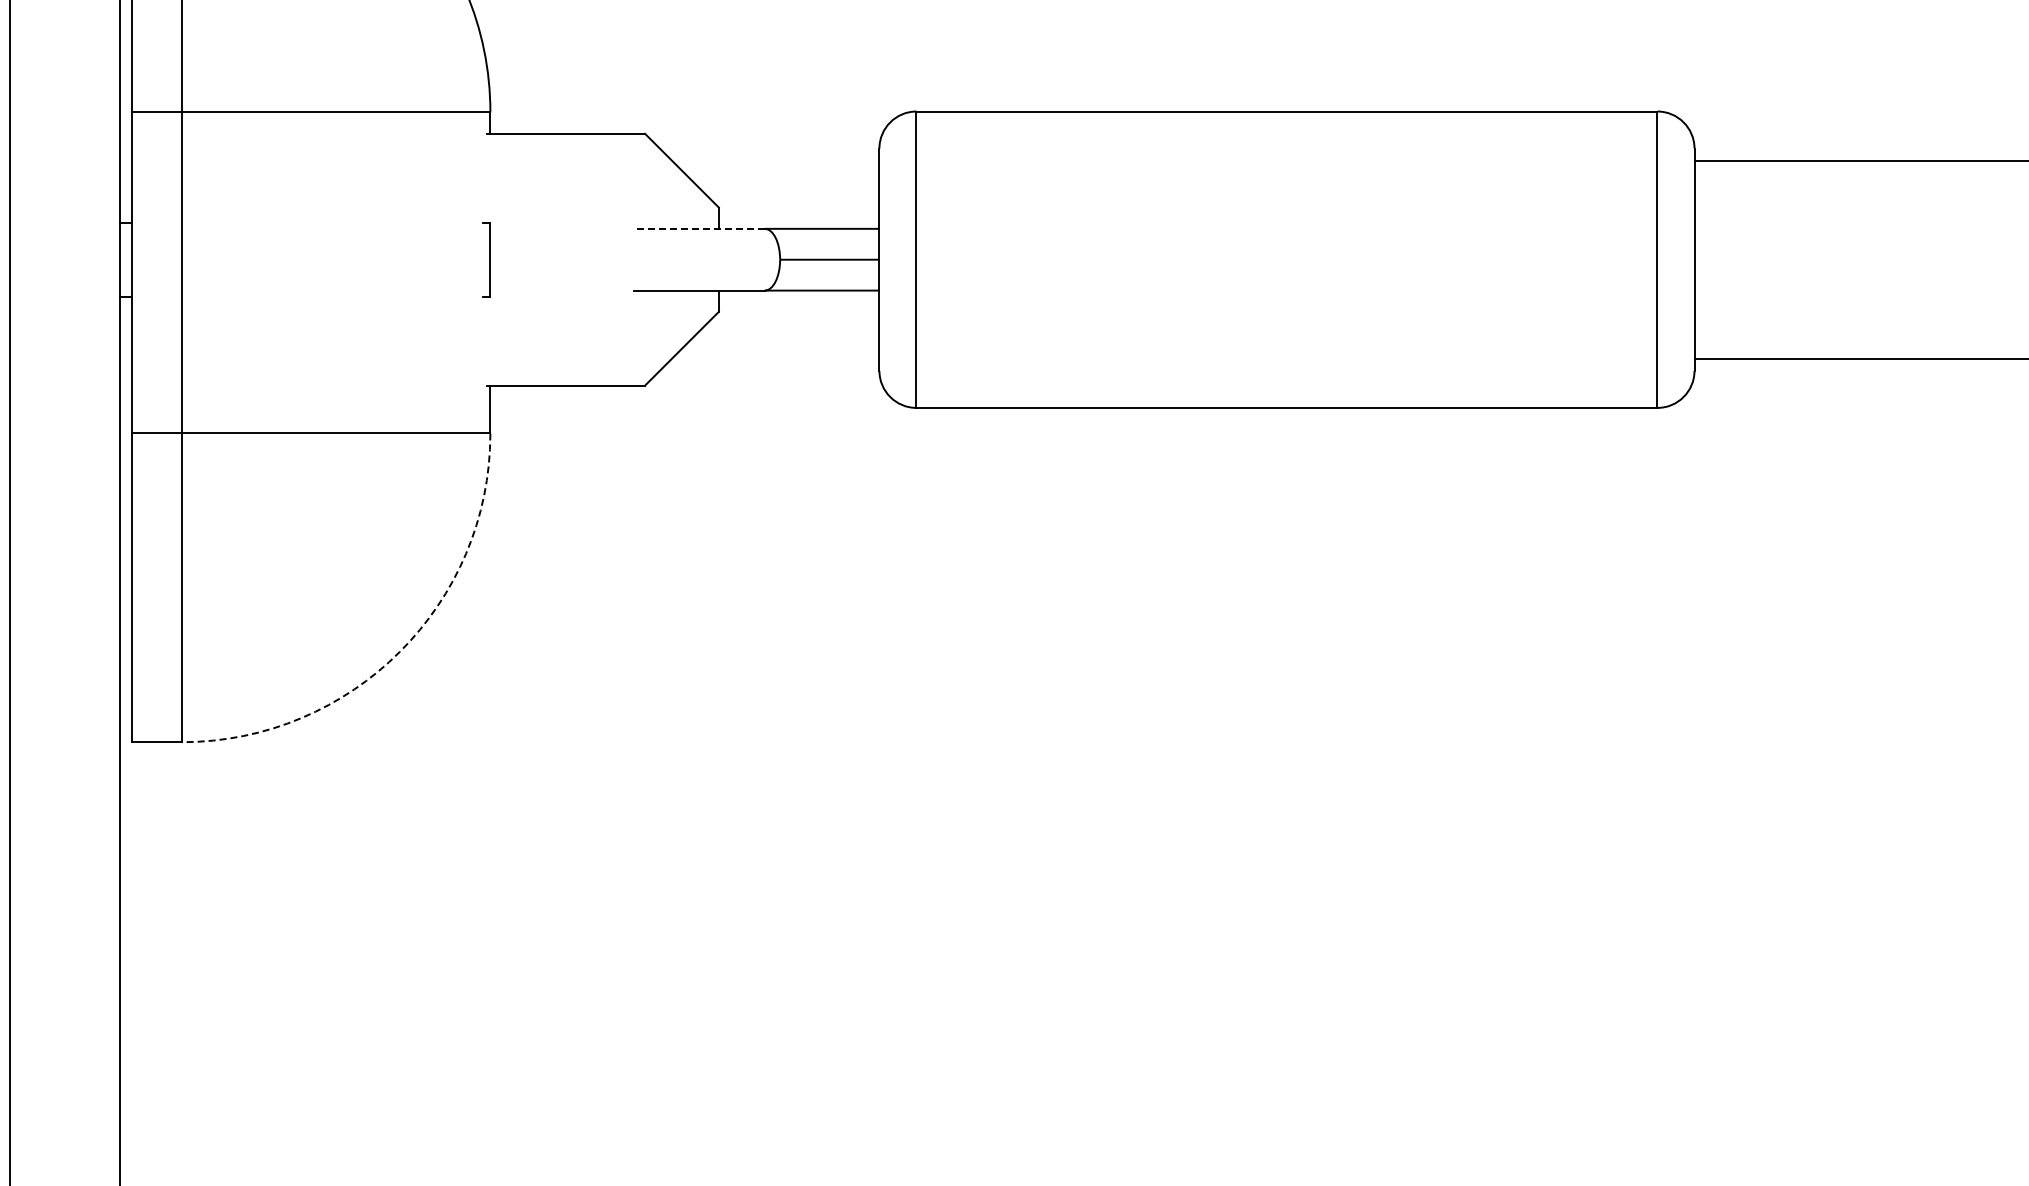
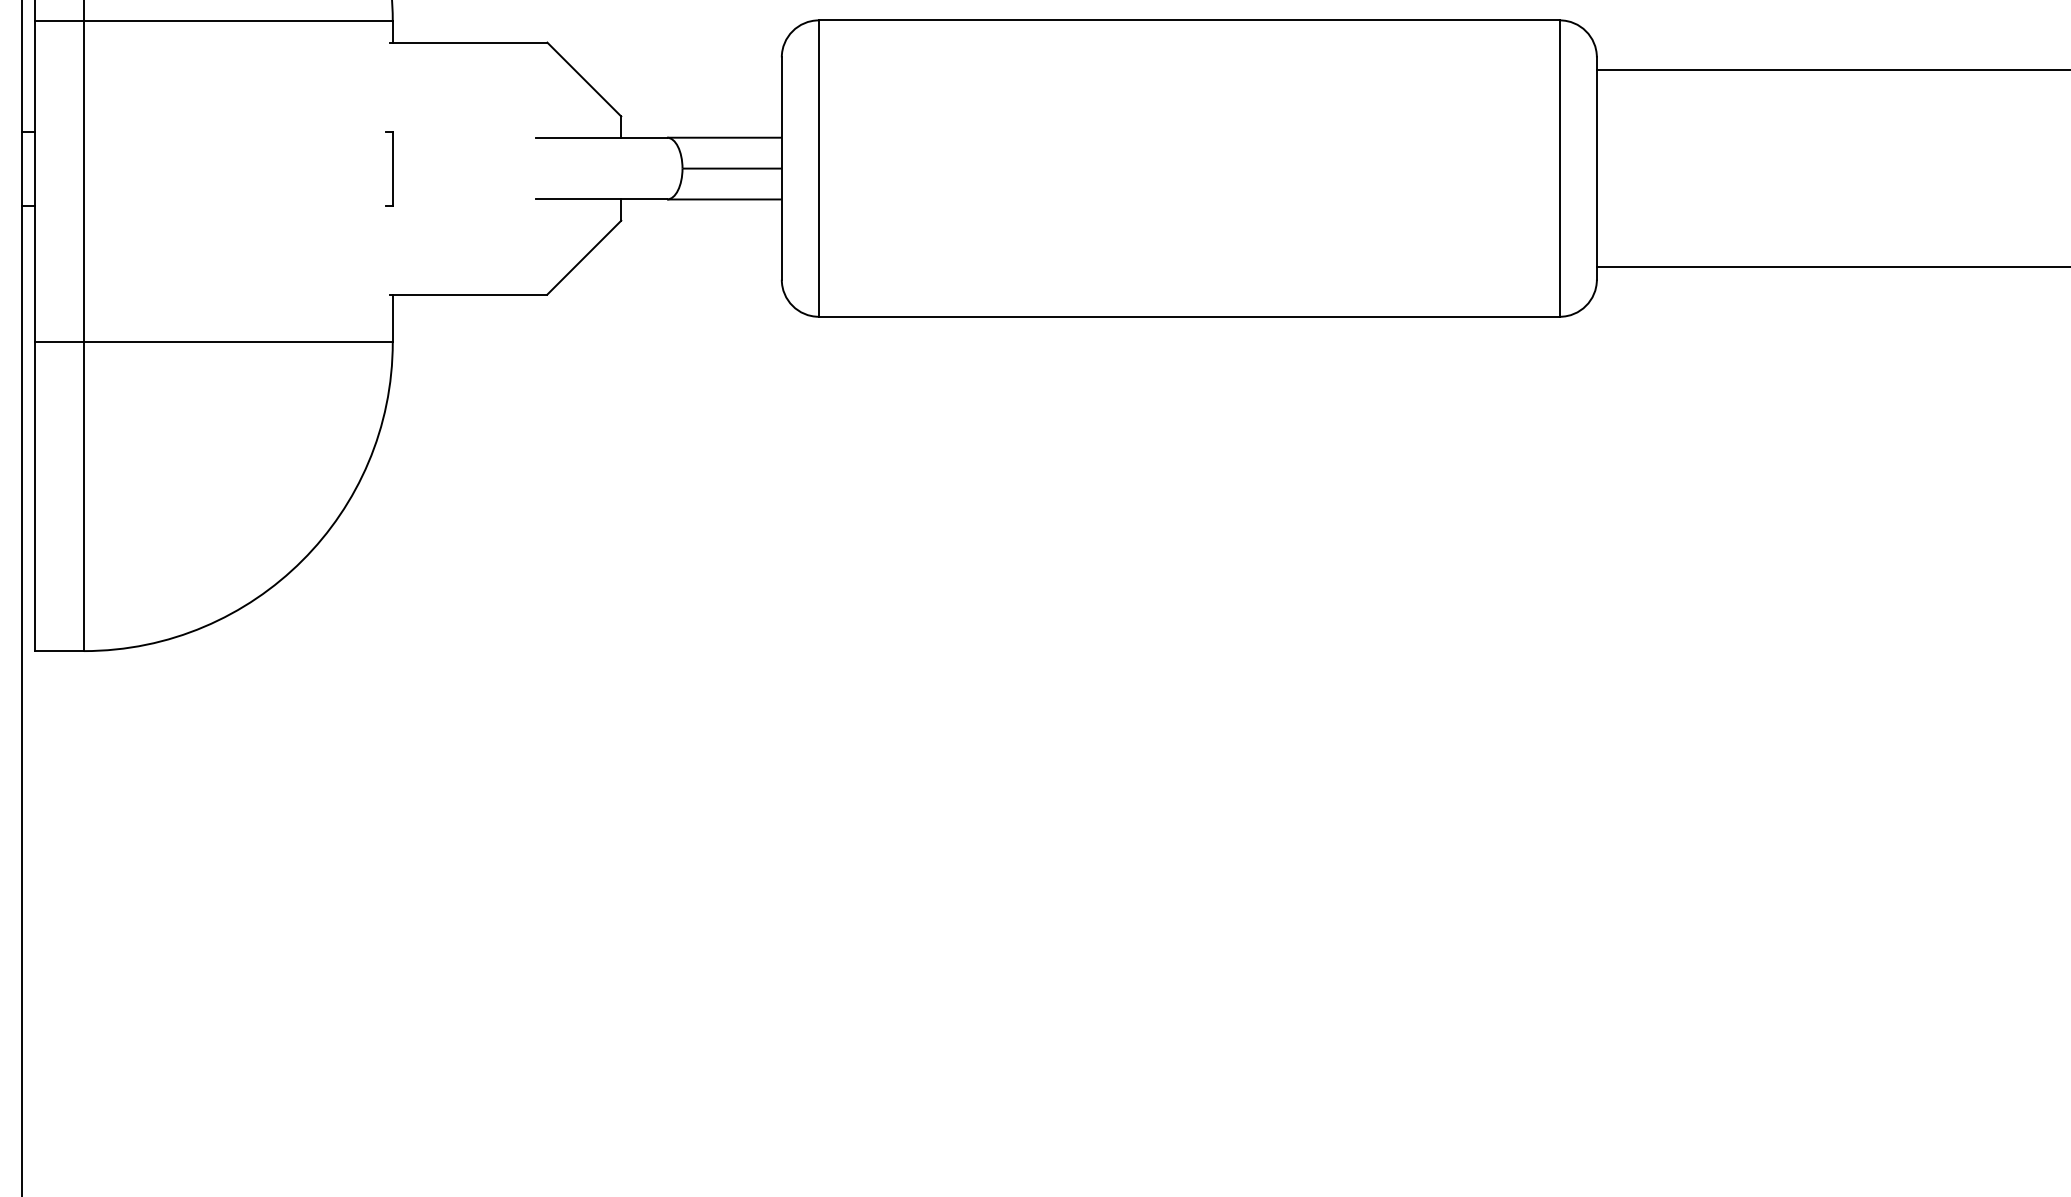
line: (699, 228) -> (601, 137), dashed -> solid
arc: (400, 651) -> (302, 560), dashed -> solid

